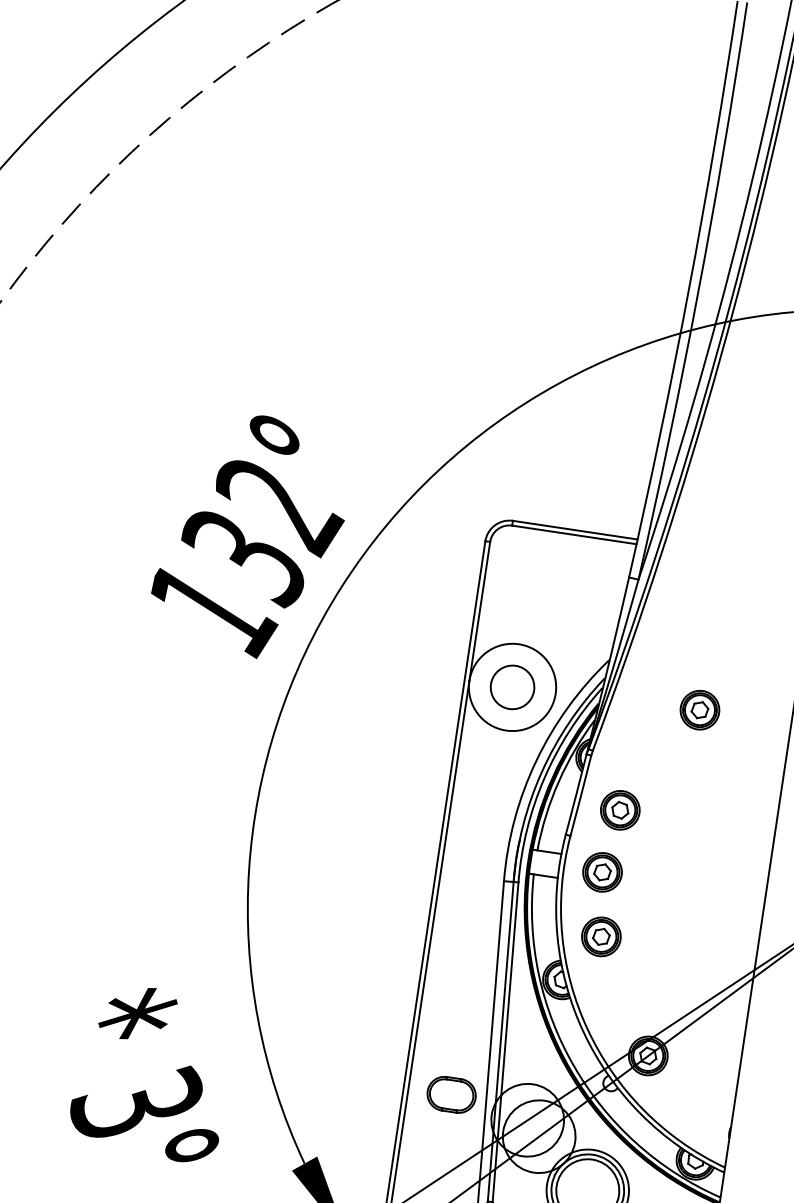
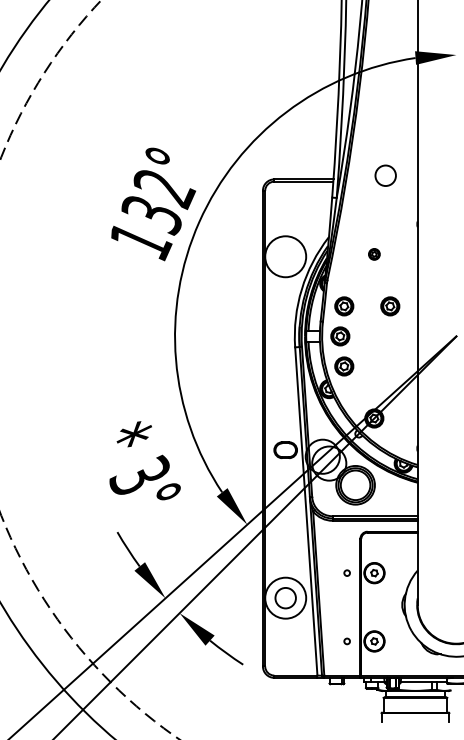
circle: (512, 686) -> (385, 175), moved
part: (700, 710) -> (374, 254), size x0.6
part: (717, 825) -> (390, 306), added

